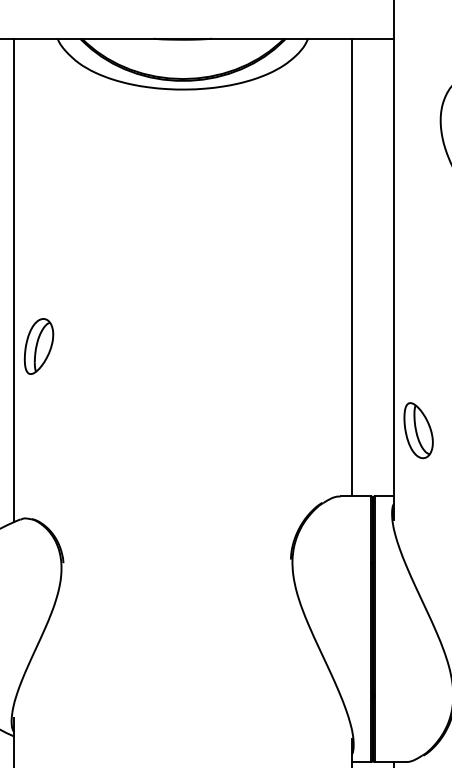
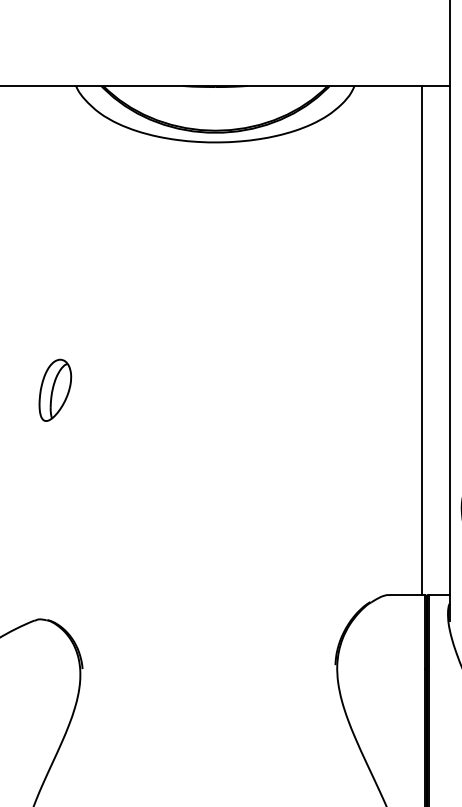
line: (351, 267) -> (421, 340), moved
line: (14, 279) -> (28, 353), removed
part: (38, 346) -> (54, 390), moved

